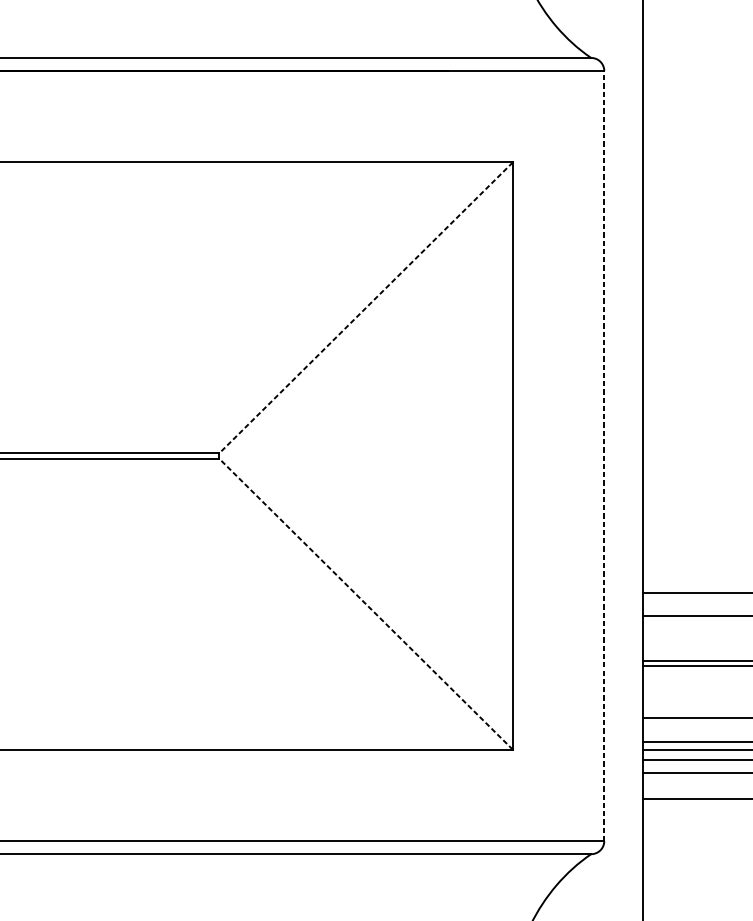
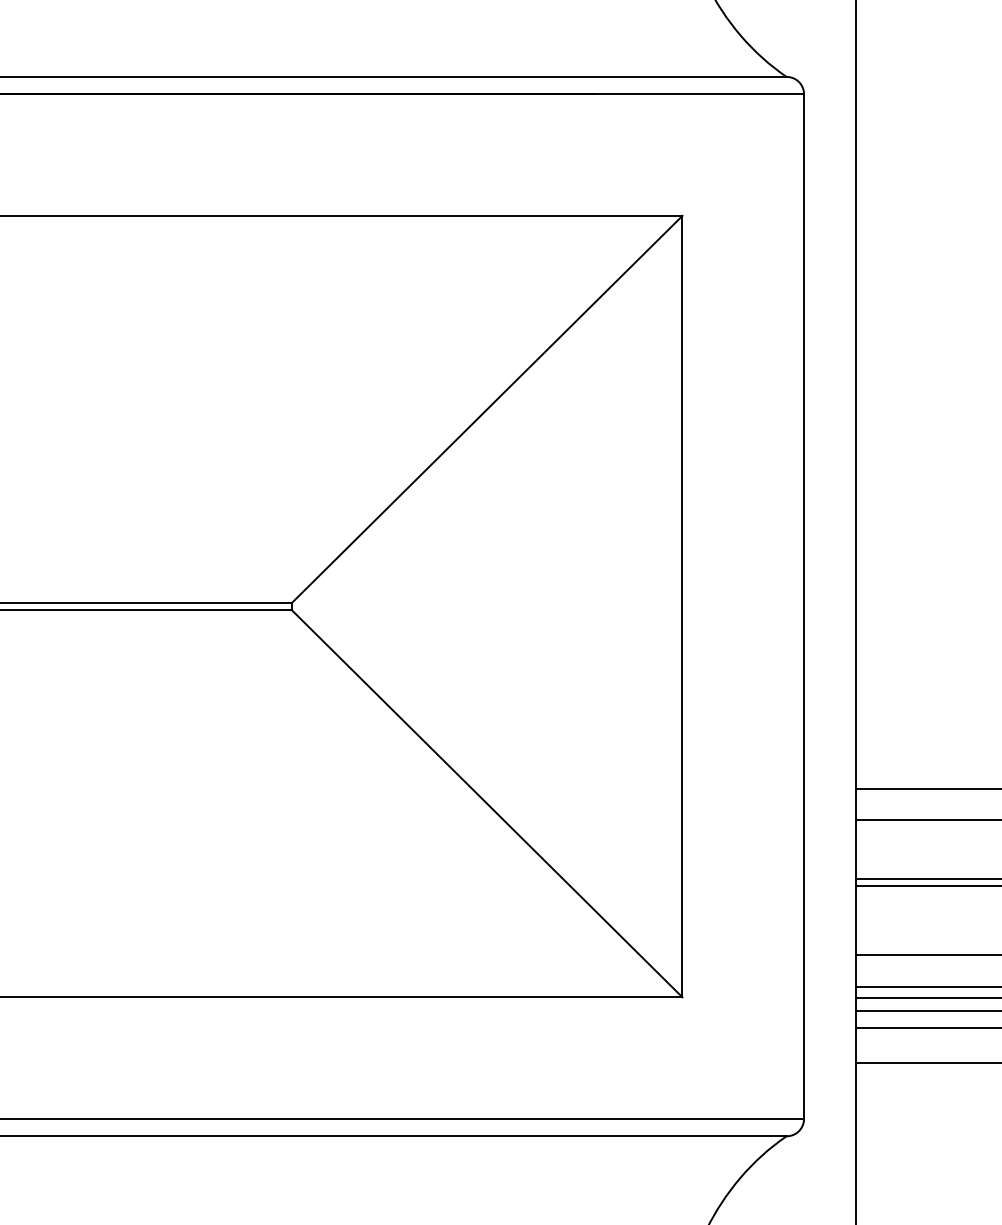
line: (365, 307) -> (486, 409), dashed -> solid
line: (604, 455) -> (804, 606), dashed -> solid
line: (365, 604) -> (486, 803), dashed -> solid

